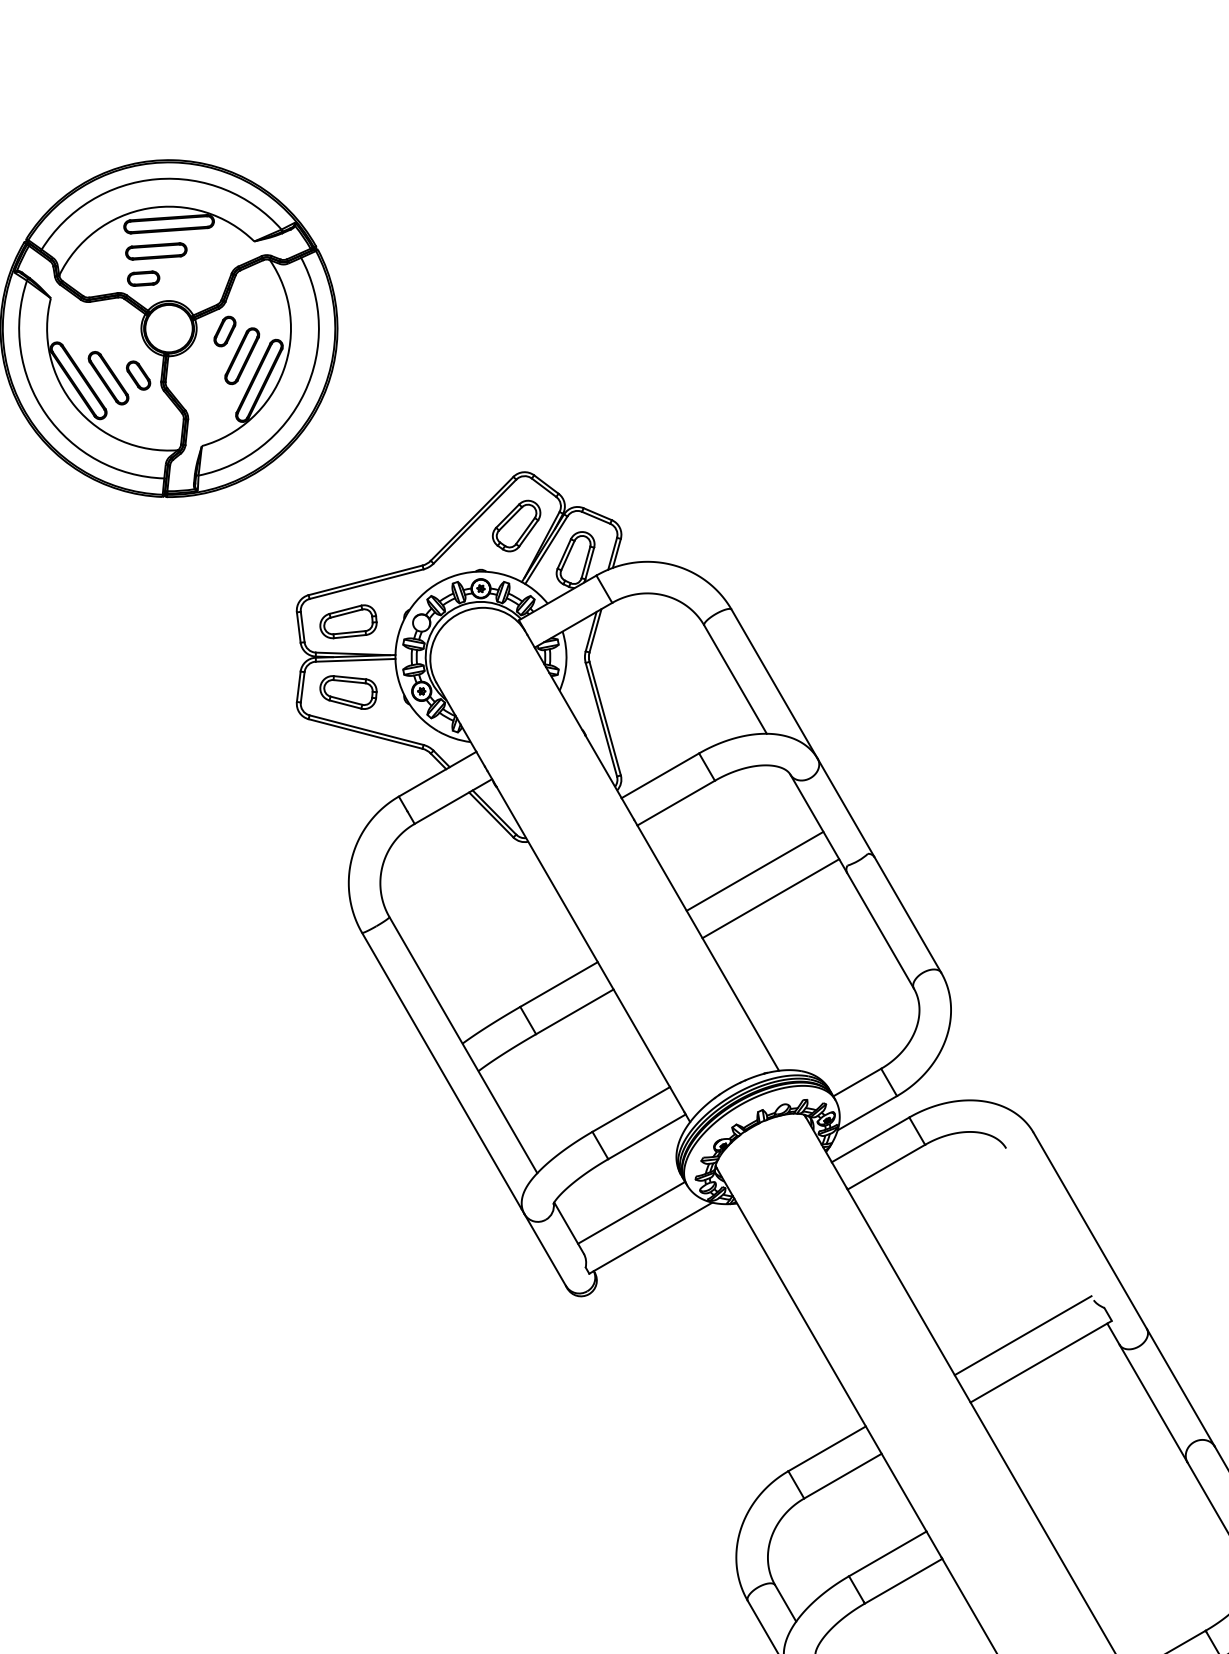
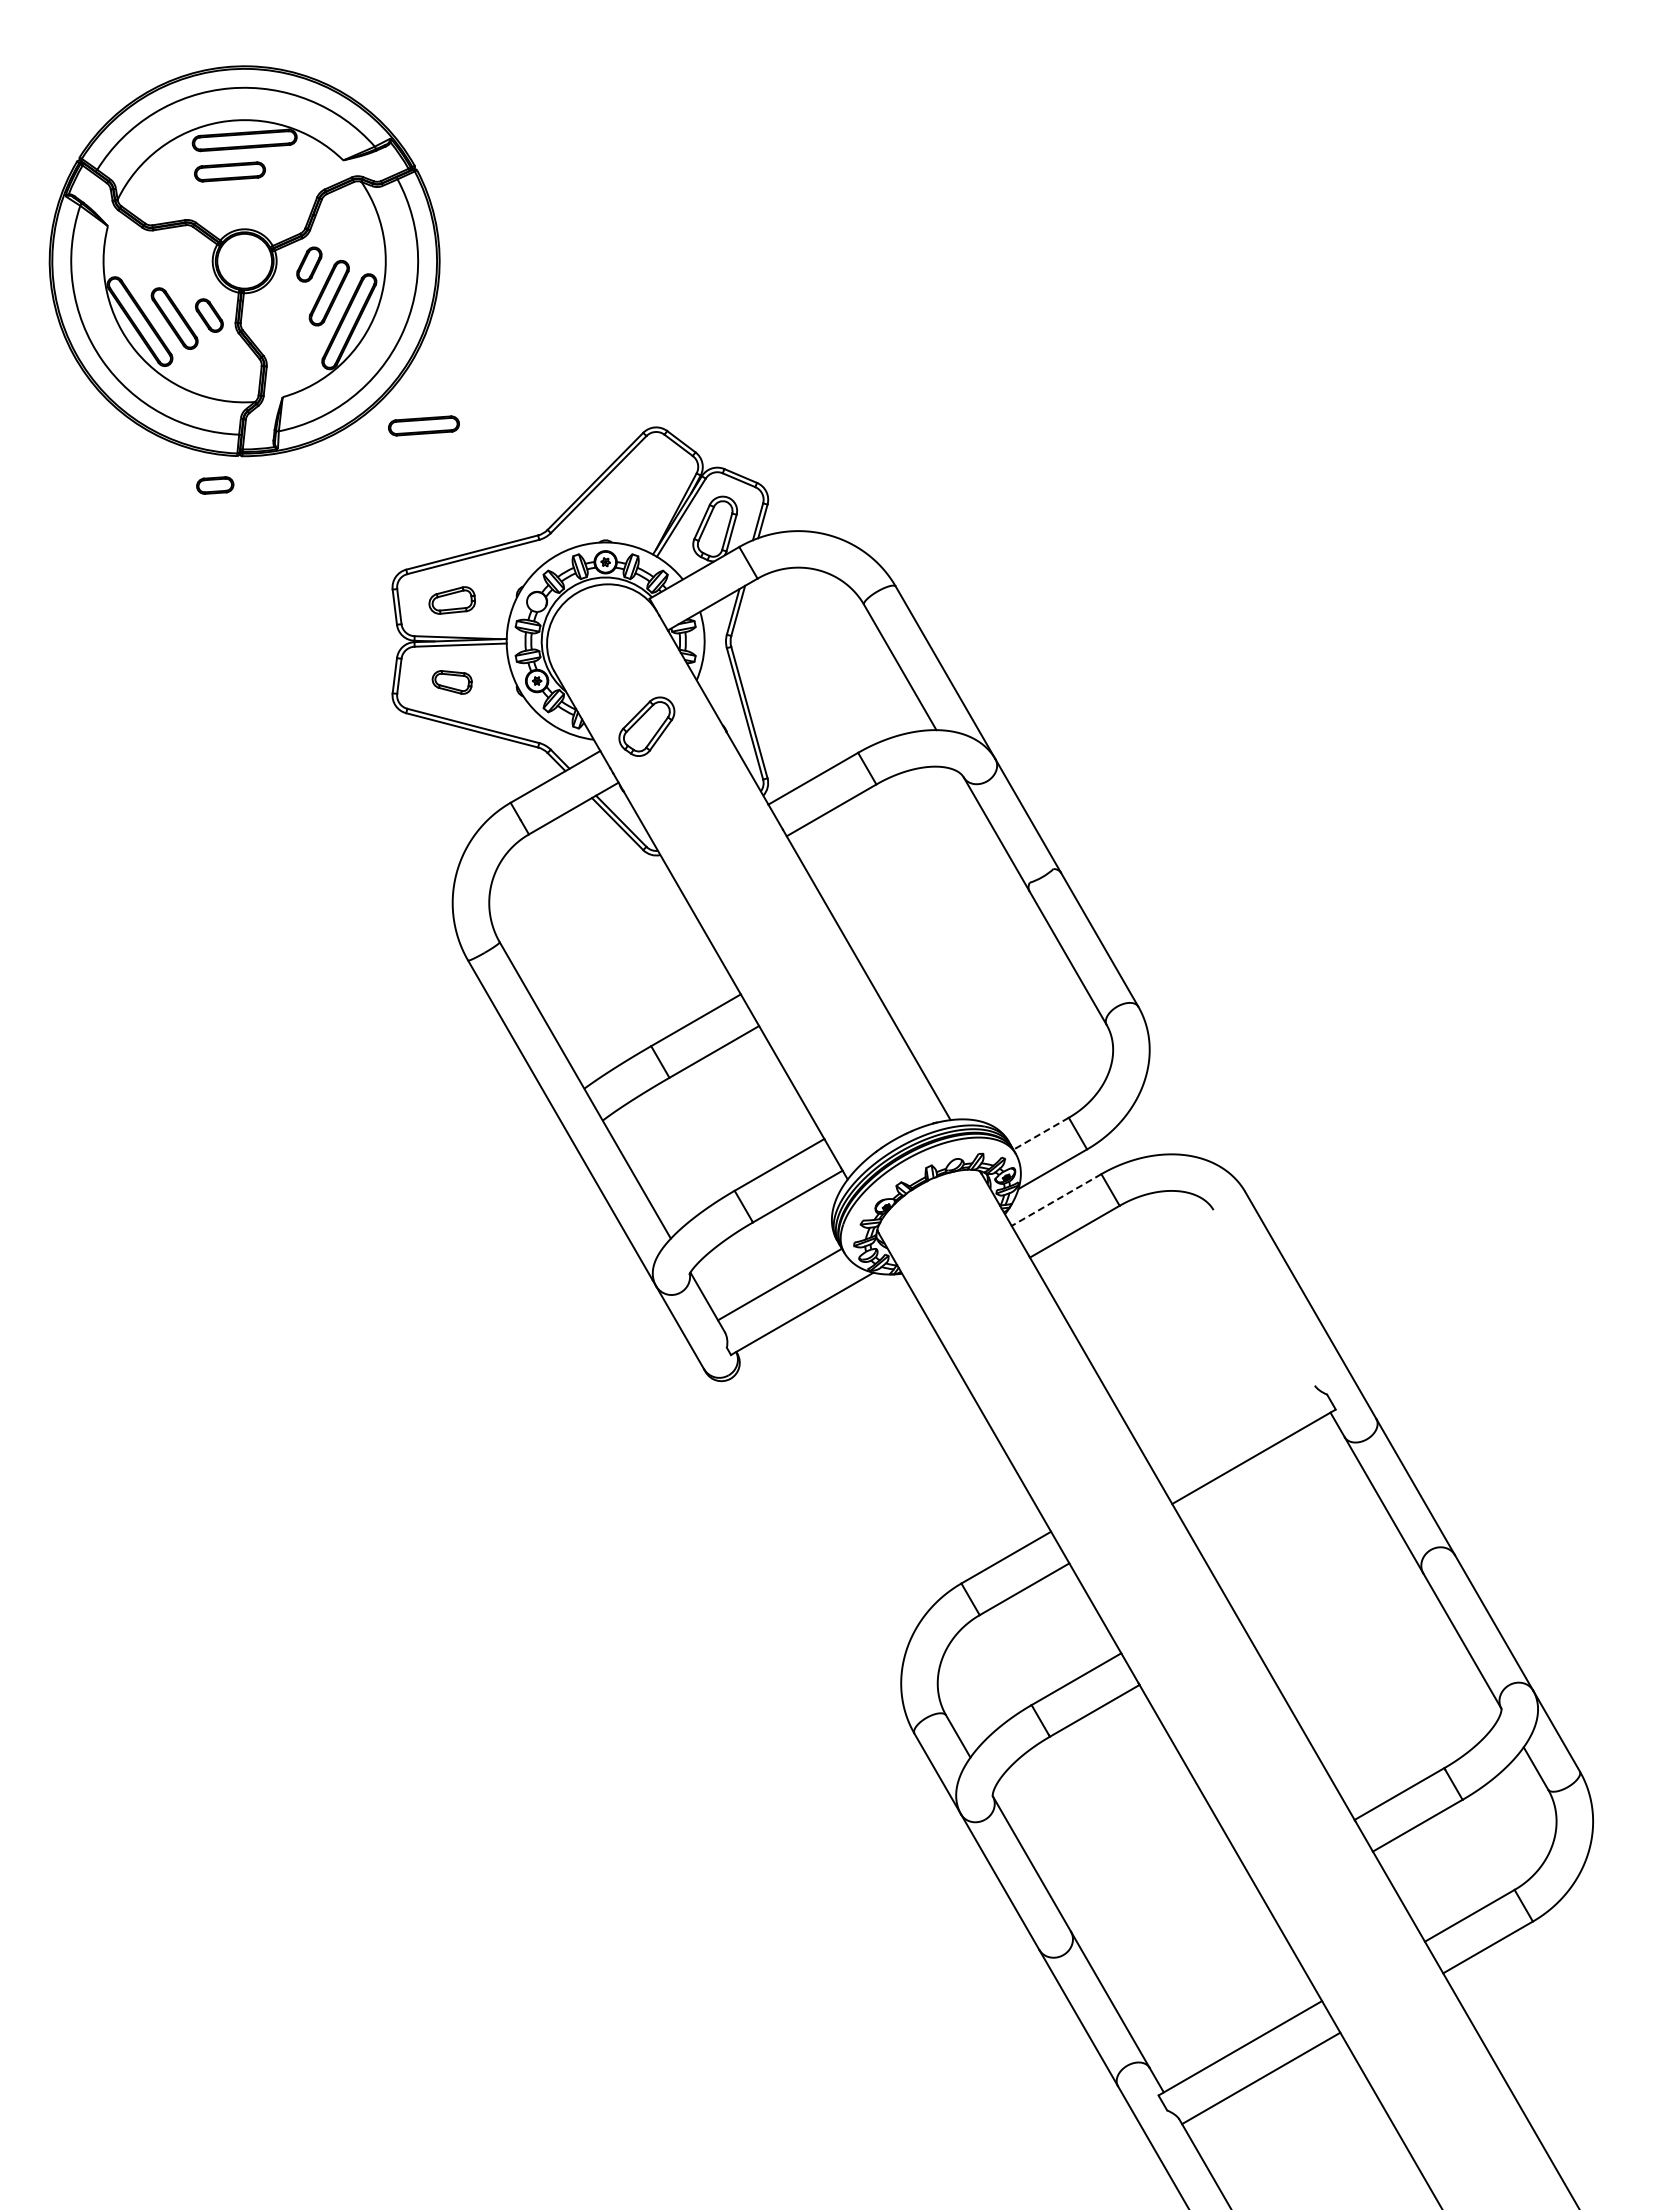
part: (143, 278) -> (215, 485), moved
part: (323, 470) -> (423, 425), added
part: (516, 525) -> (646, 726), moved
part: (347, 621) -> (451, 600), size x0.7
part: (347, 692) -> (451, 682), size x0.6
line: (754, 871) -> (922, 889), removed
line: (771, 898) -> (941, 920), removed
line: (857, 1082) -> (1041, 1133), solid -> dashed
line: (870, 1140) -> (1056, 1200), solid -> dashed
line: (1022, 1335) -> (1232, 1426), removed

